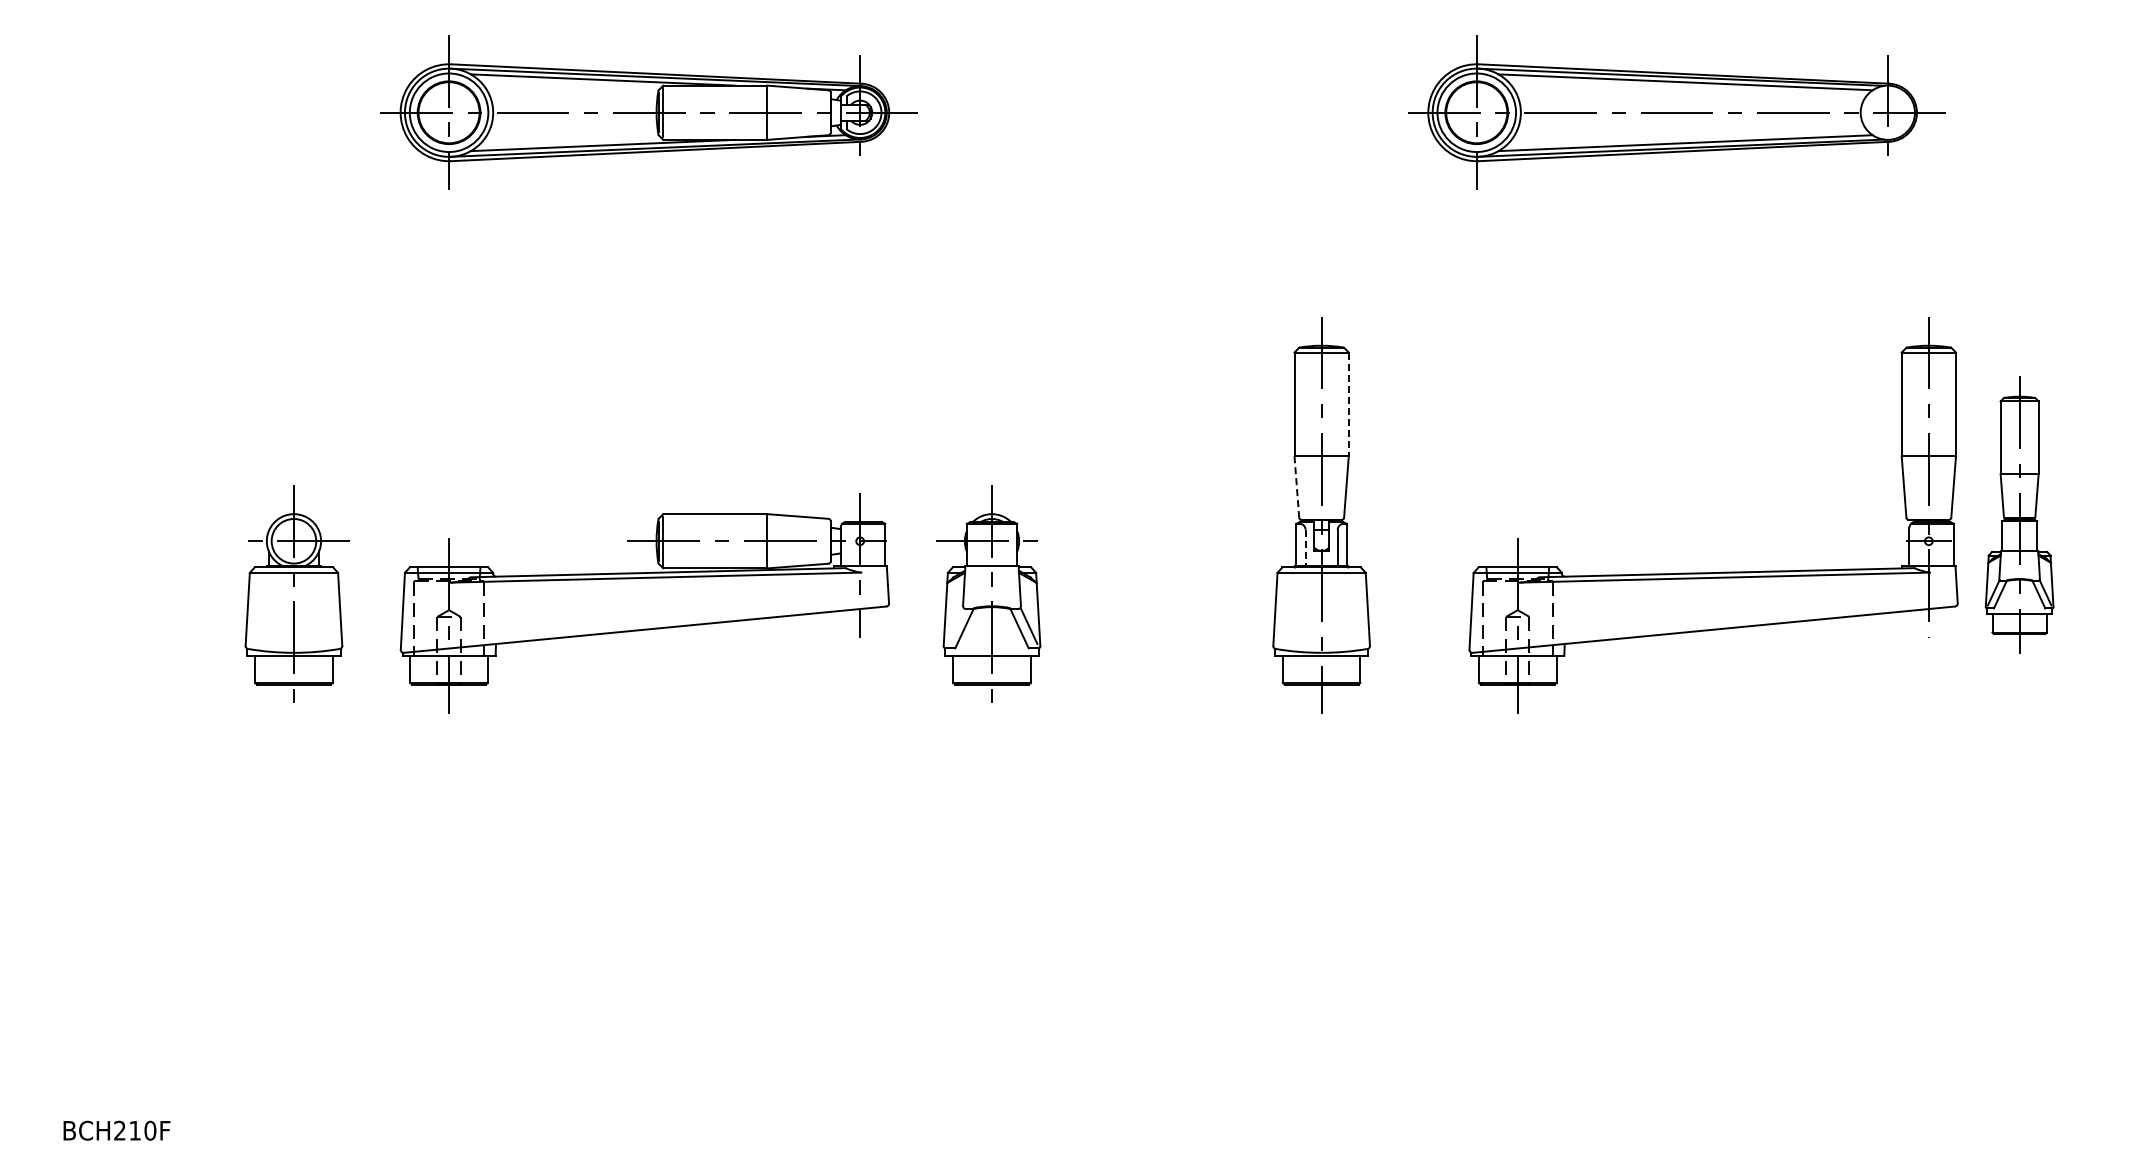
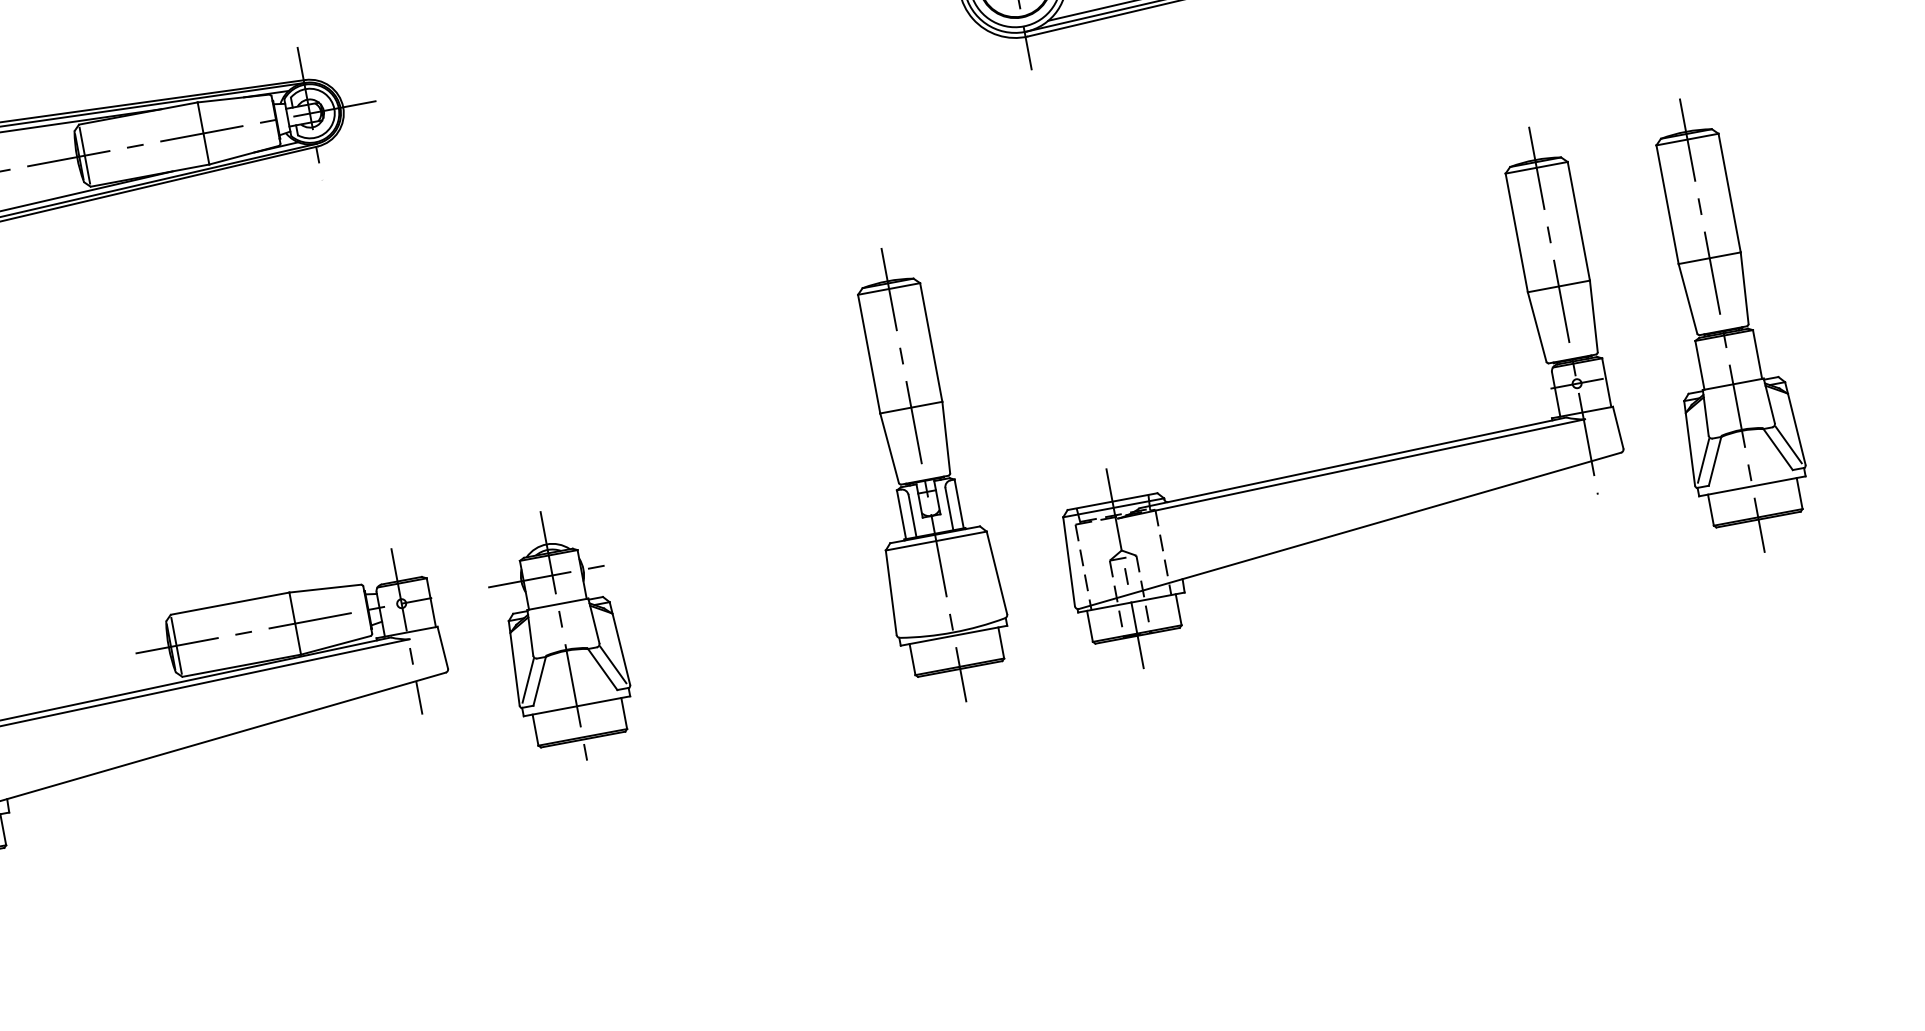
line: (1348, 404) -> (930, 342), dashed -> solid
line: (1296, 487) -> (889, 448), dashed -> solid
part: (2019, 515) -> (1722, 326), size x1.43
line: (1305, 548) -> (912, 516), dashed -> solid
part: (1722, 571) -> (1347, 462), moved
line: (954, 626) -> (527, 680), added

